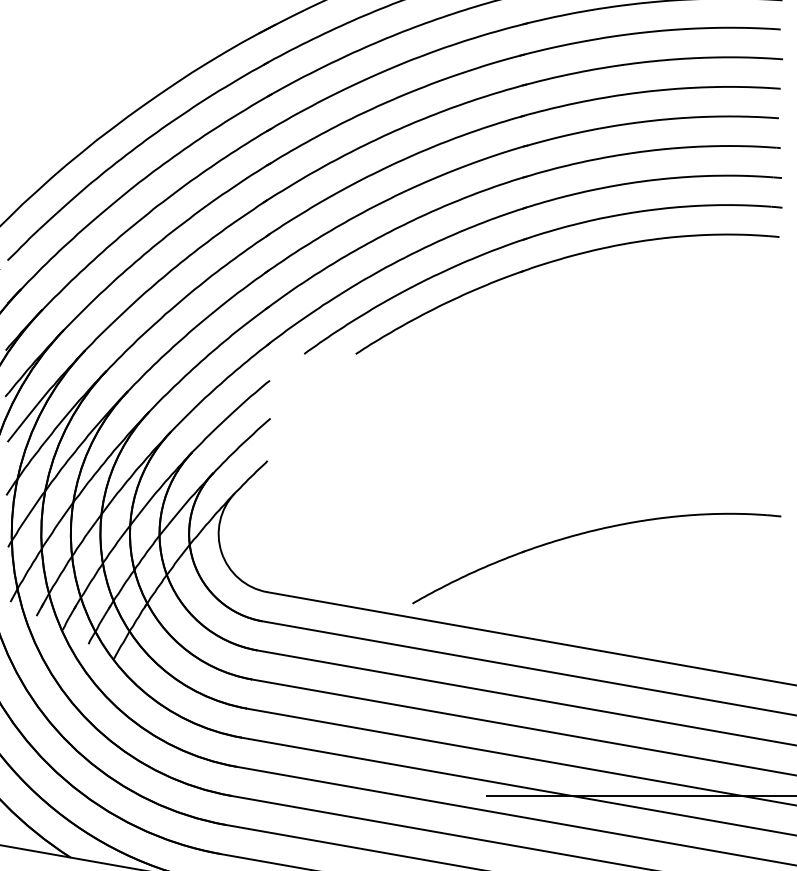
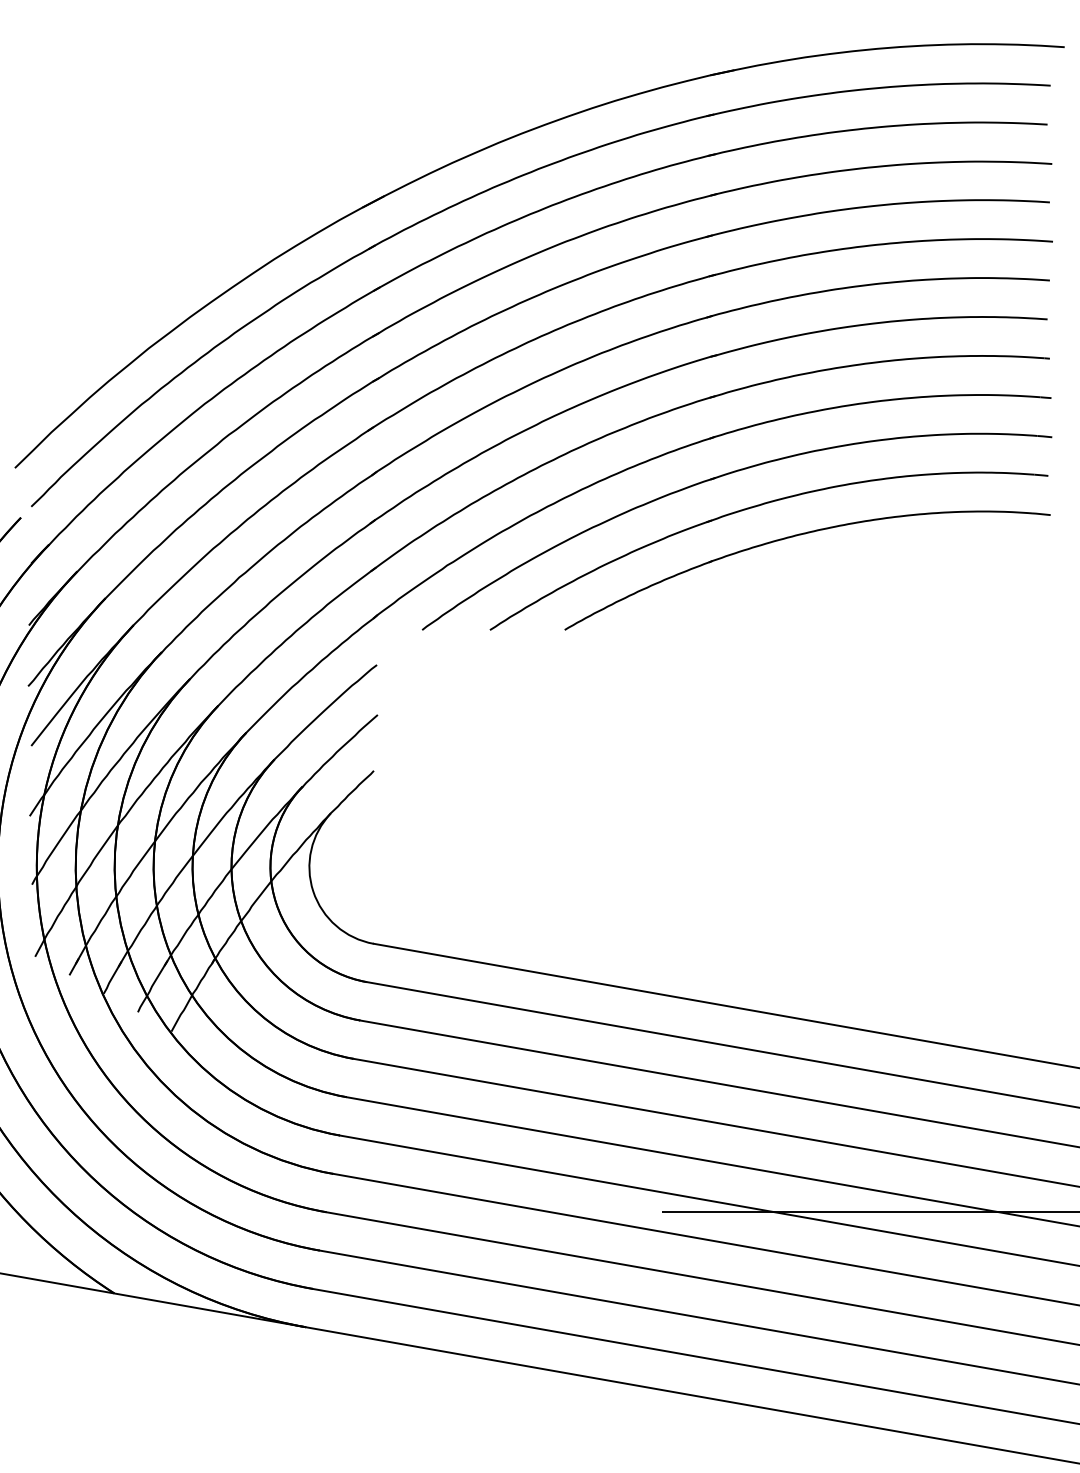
part: (592, 532) -> (801, 535), moved

